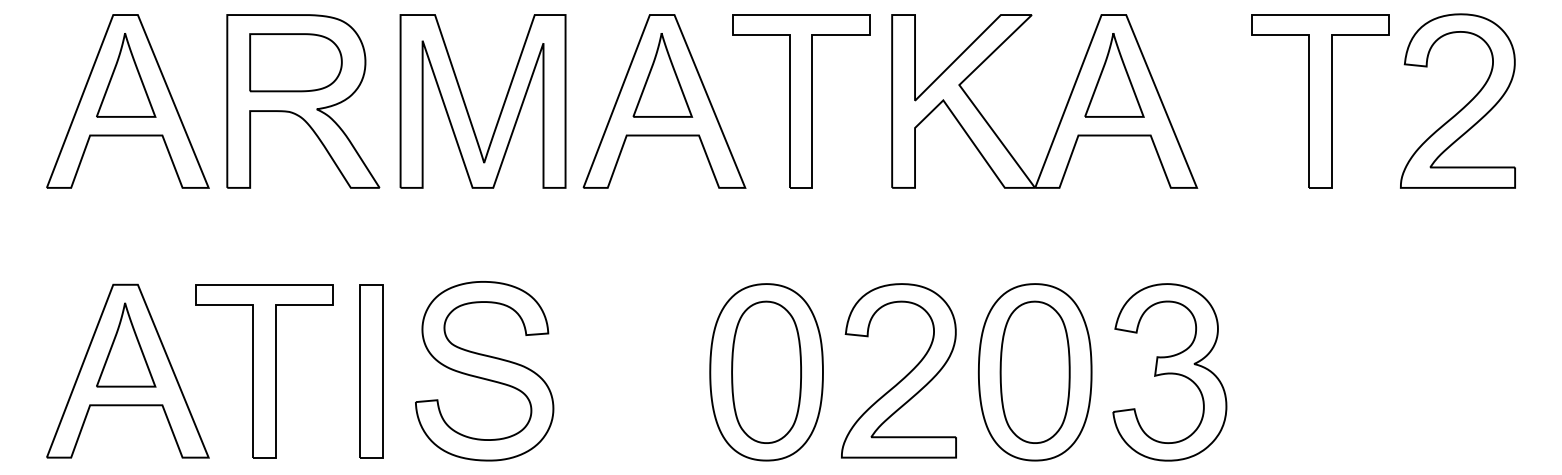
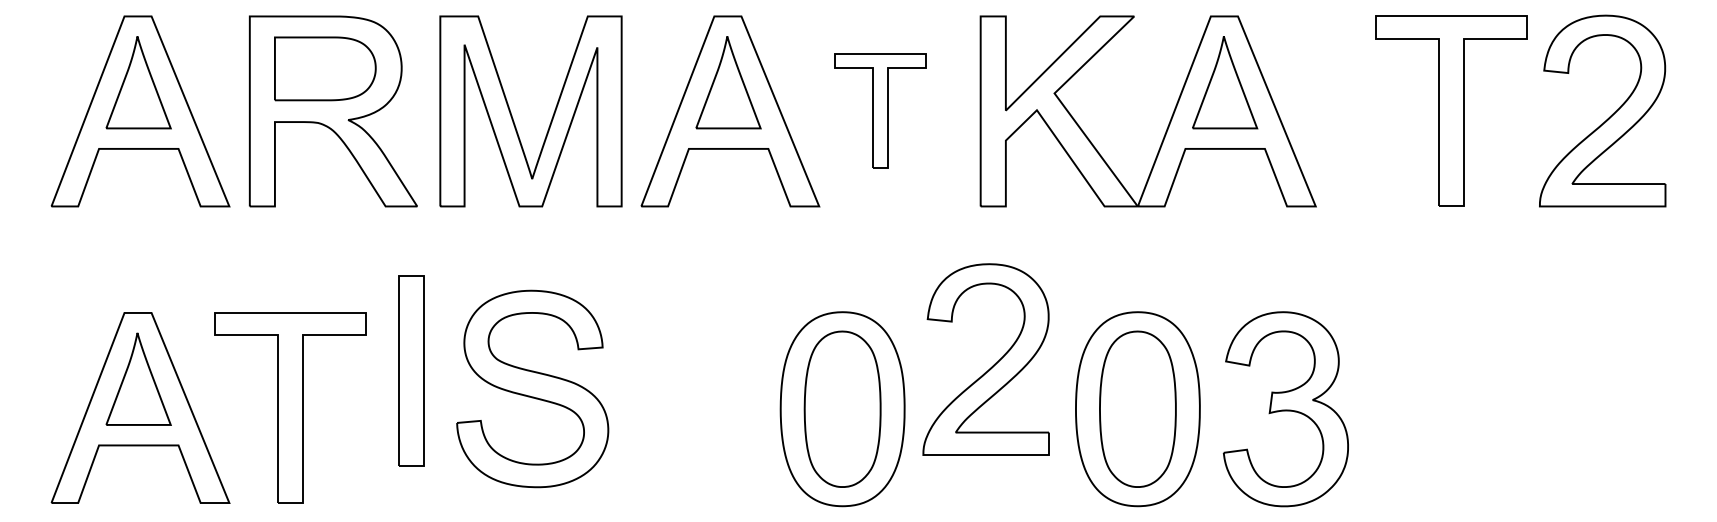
part: (801, 100) -> (880, 110), size x0.6
part: (371, 370) -> (411, 370), moved
part: (484, 370) -> (532, 388), moved
part: (904, 376) -> (992, 365), moved

